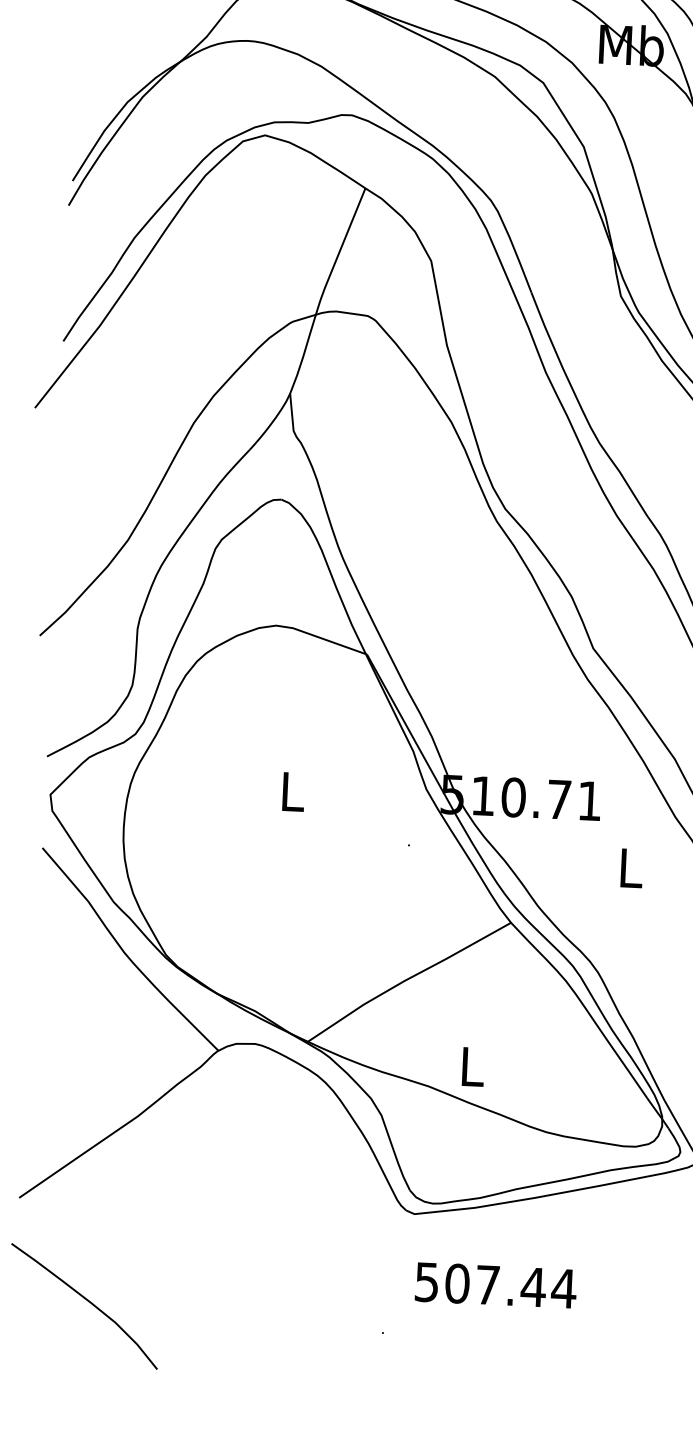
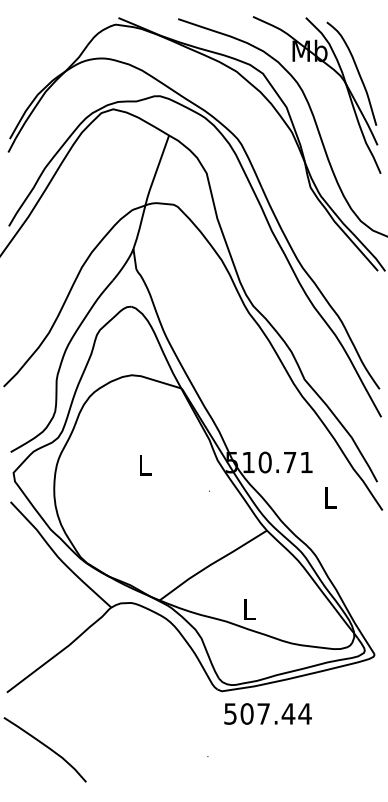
text: (494, 1284) -> (267, 713), moved

